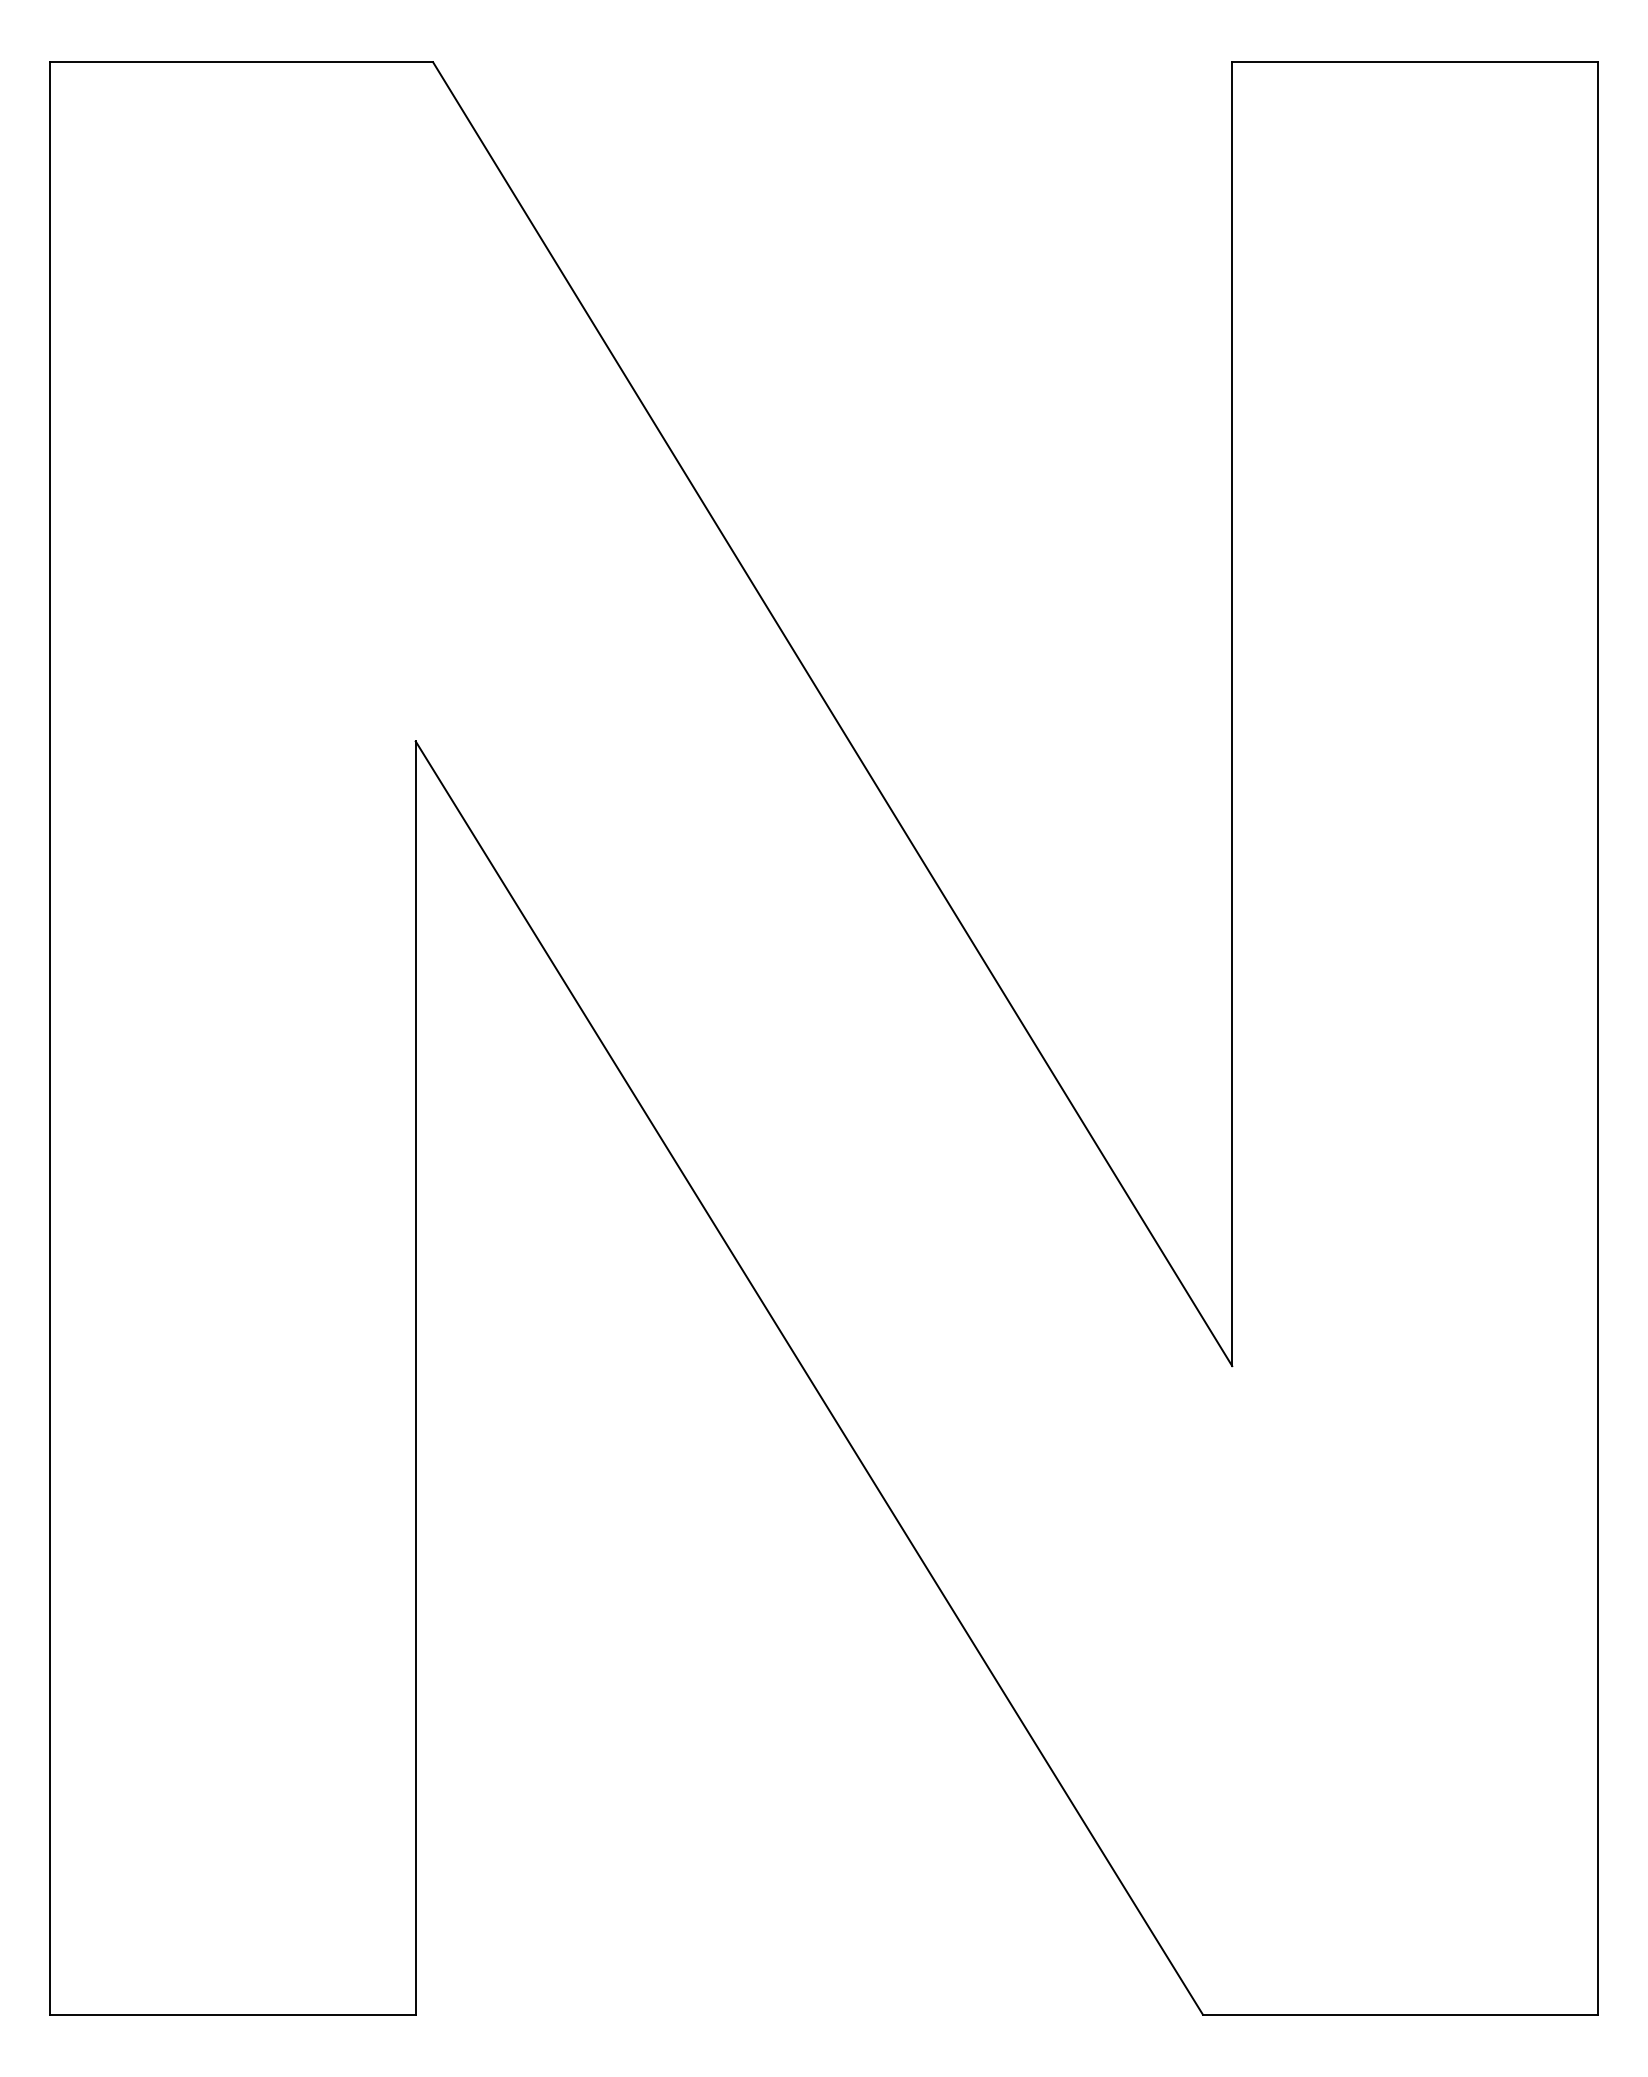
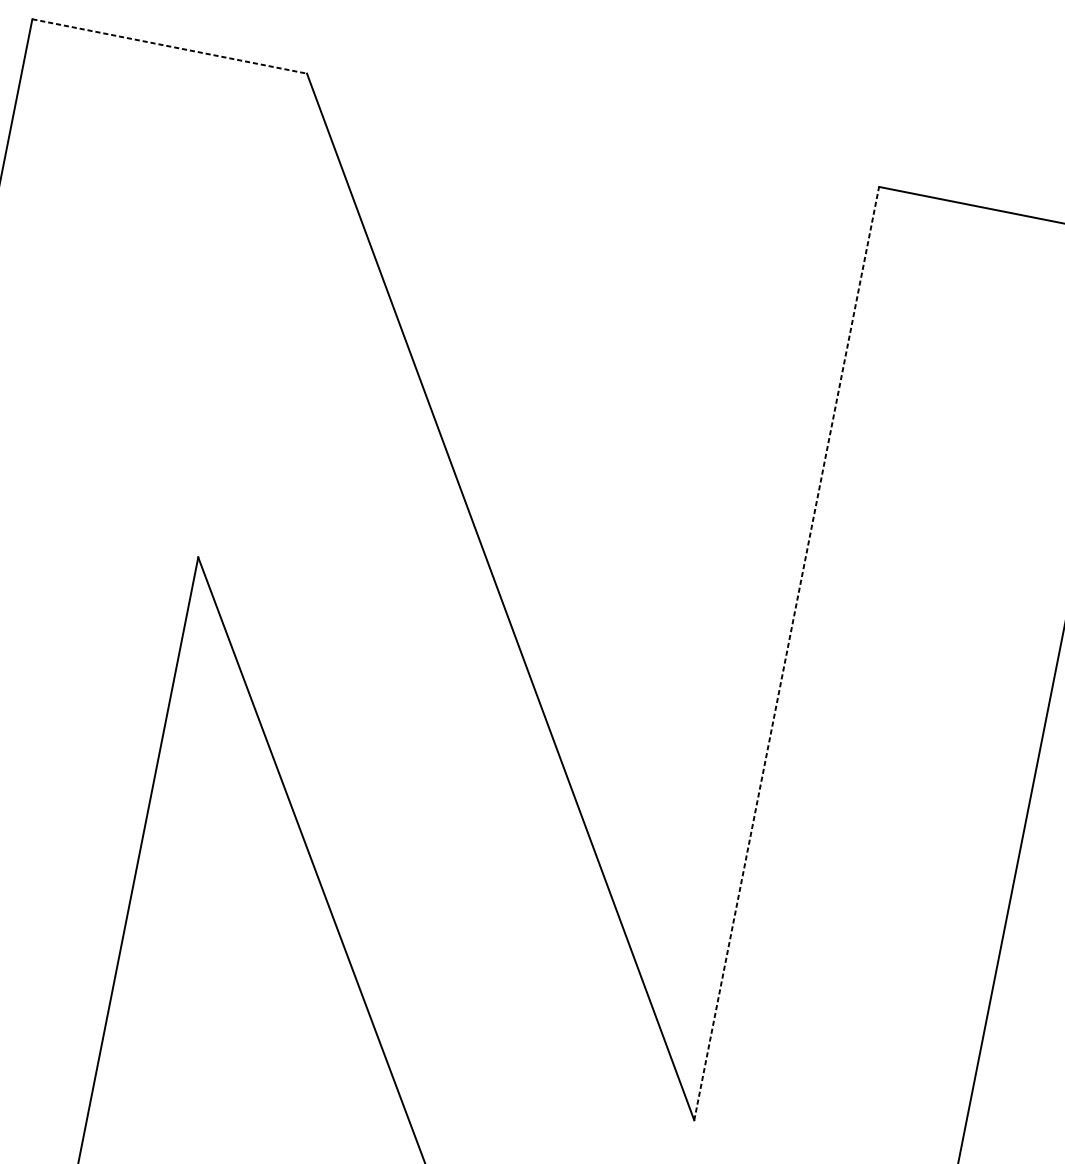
line: (241, 62) -> (169, 46), solid -> dashed
line: (1232, 714) -> (786, 653), solid -> dashed

